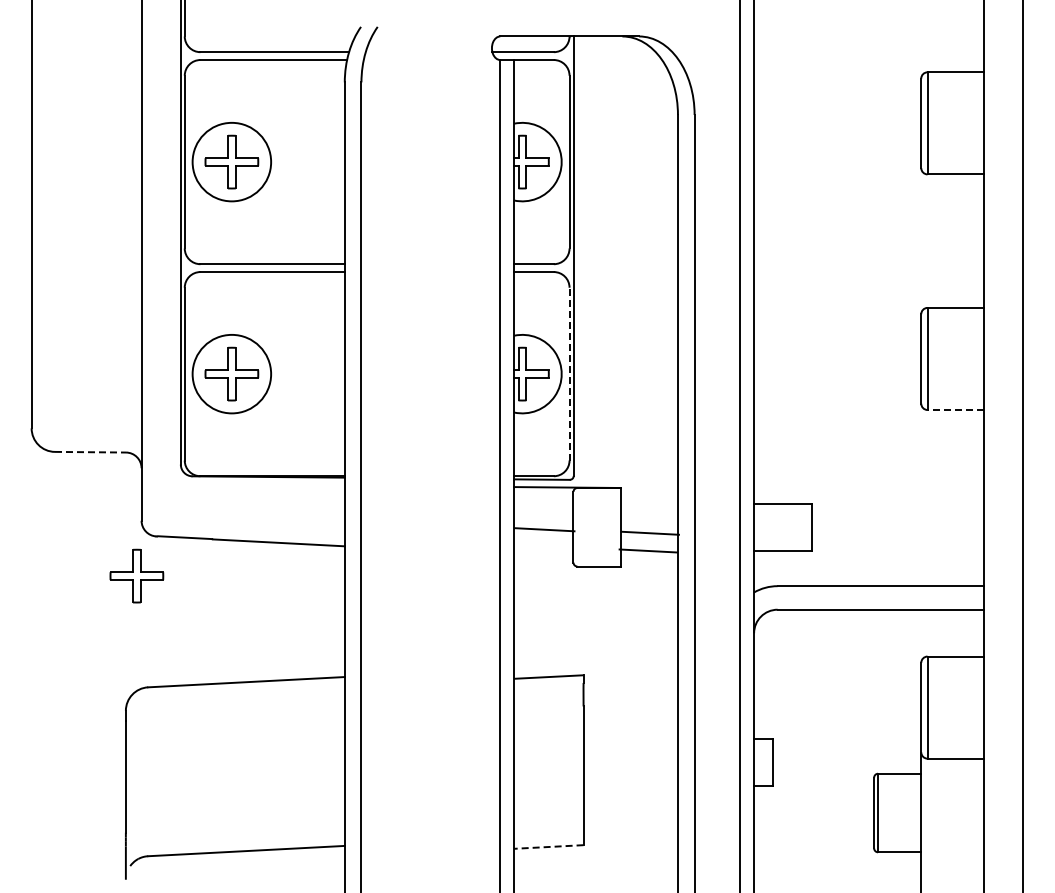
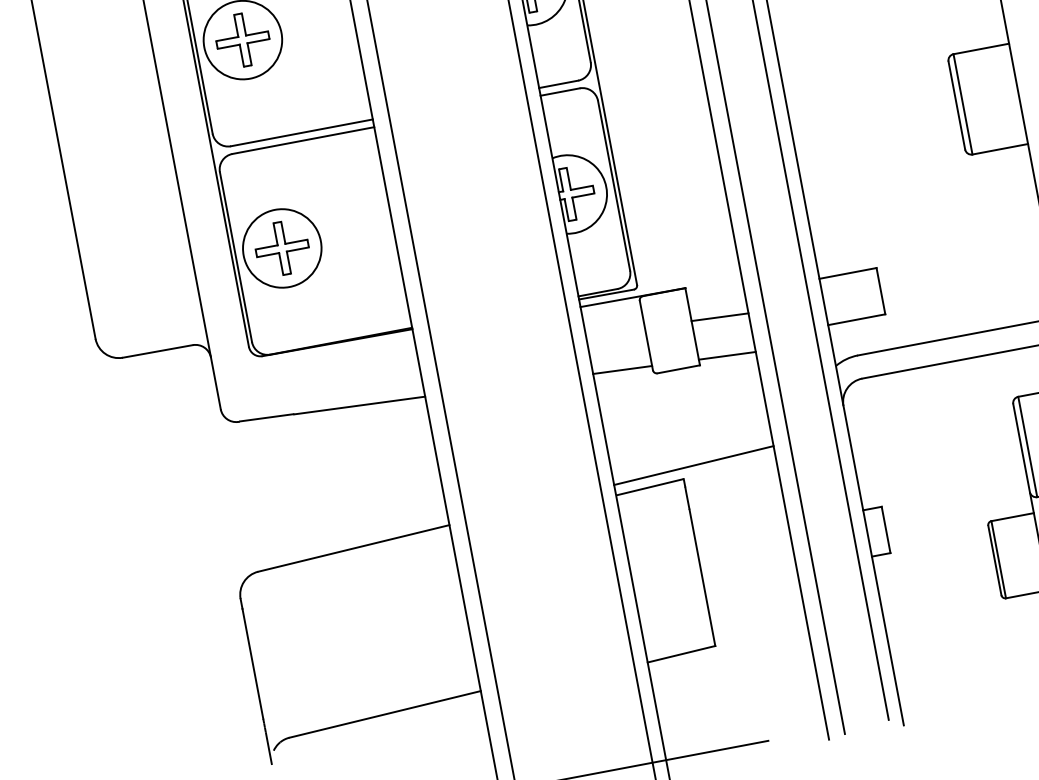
line: (569, 373) -> (613, 185), dashed -> solid
line: (955, 410) -> (1000, 149), dashed -> solid
line: (90, 452) -> (157, 351), dashed -> solid
line: (544, 529) -> (622, 369), moved
line: (649, 532) -> (726, 355), moved
line: (647, 550) -> (719, 316), moved
part: (136, 575) -> (225, 464), removed
line: (595, 663) -> (693, 465), added
line: (548, 846) -> (681, 653), dashed -> solid

